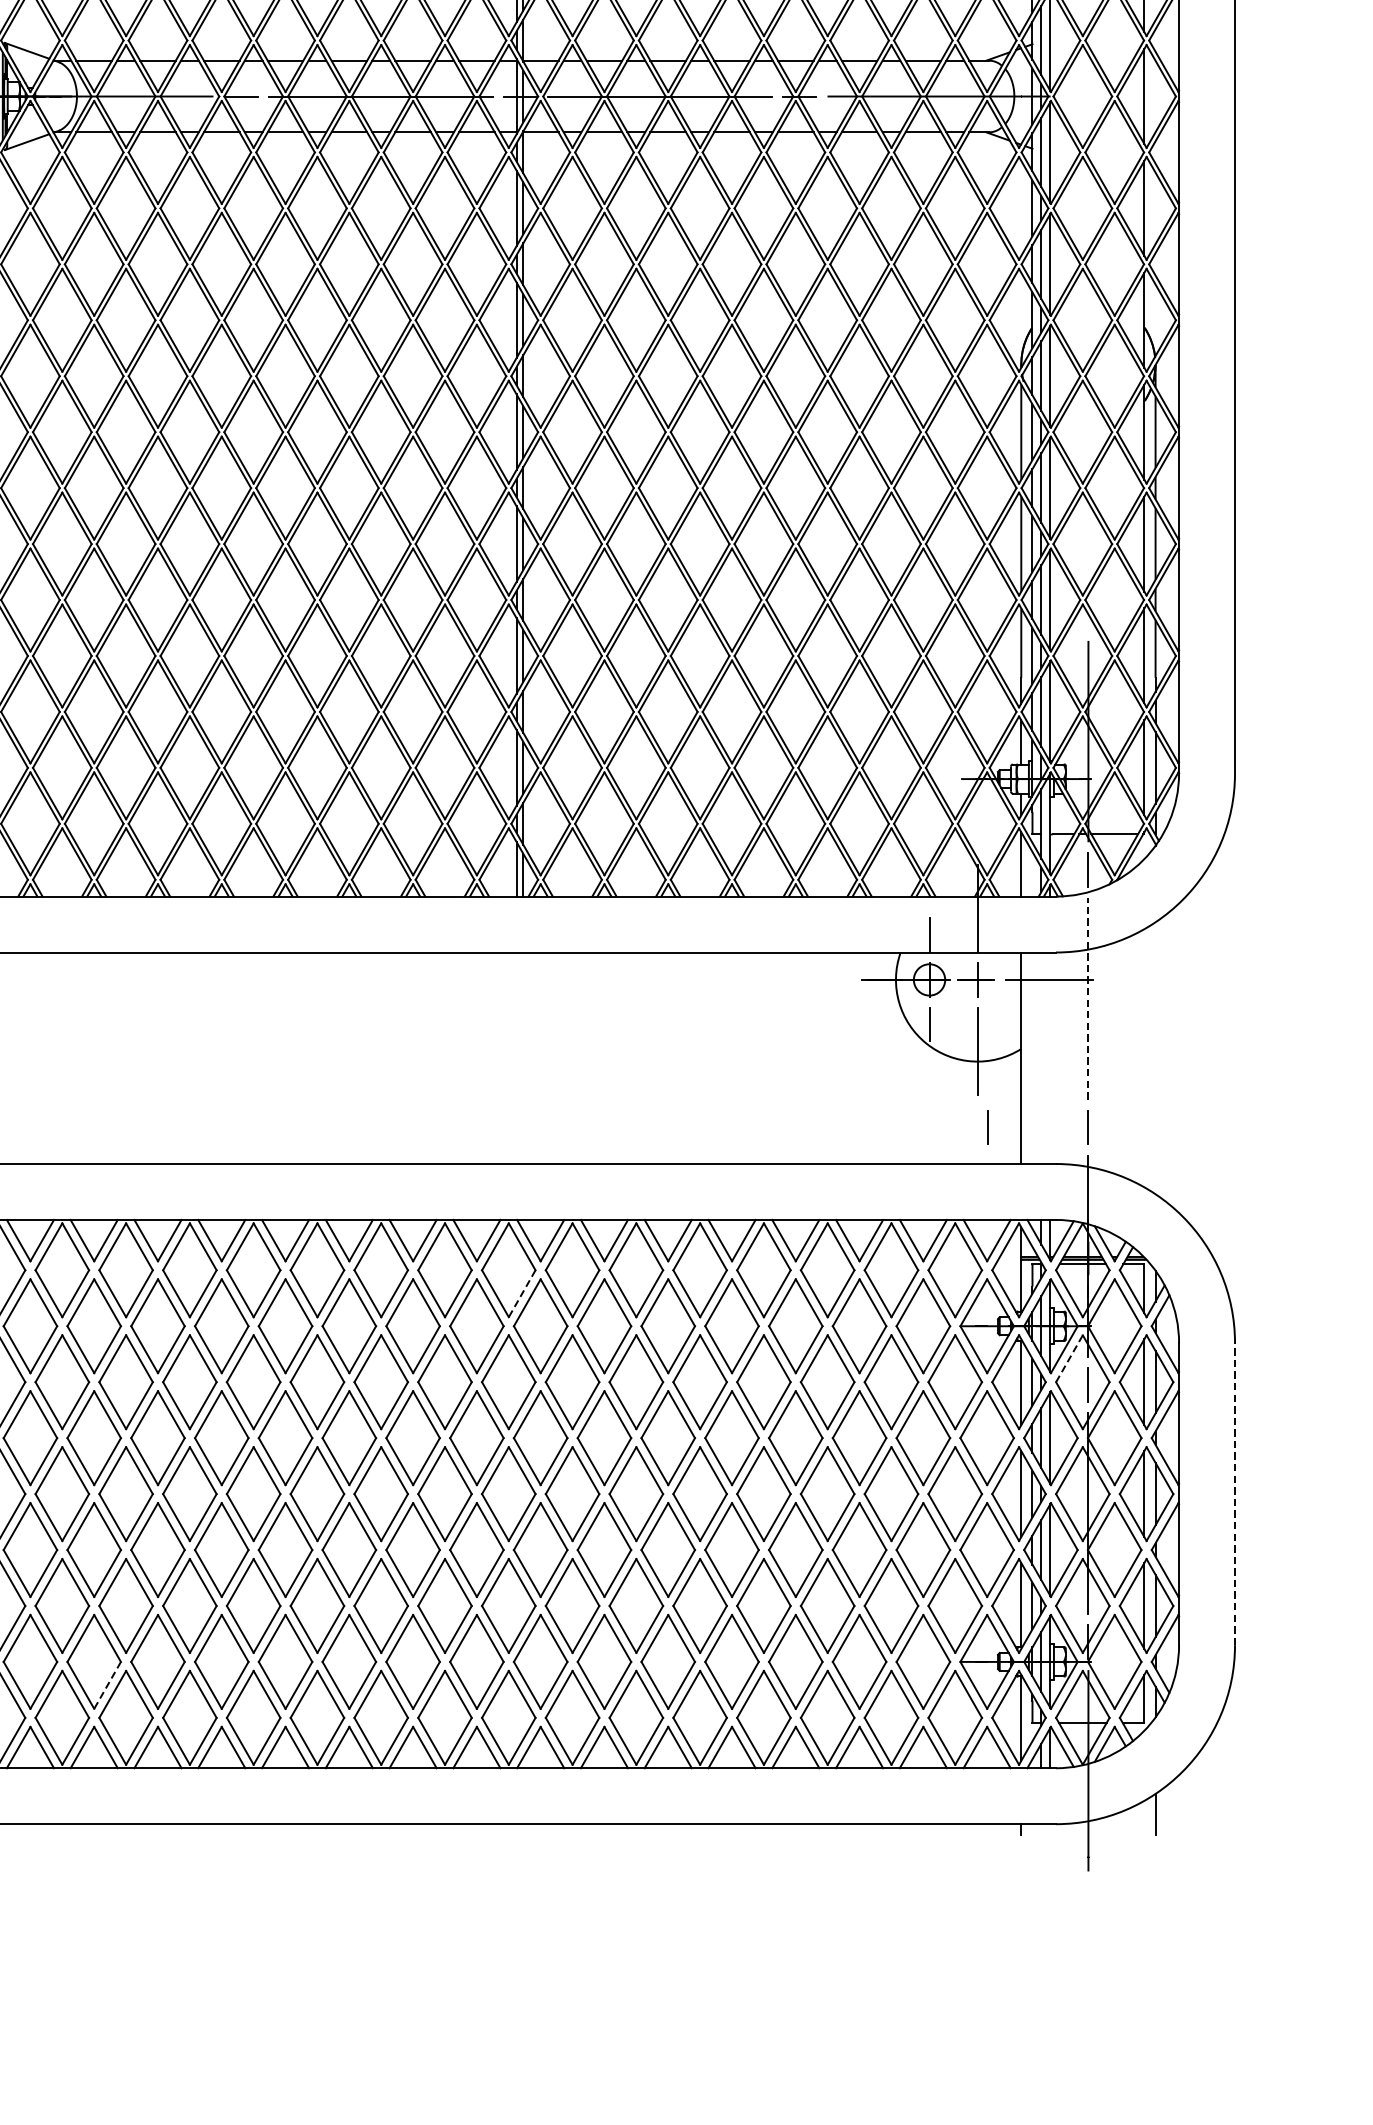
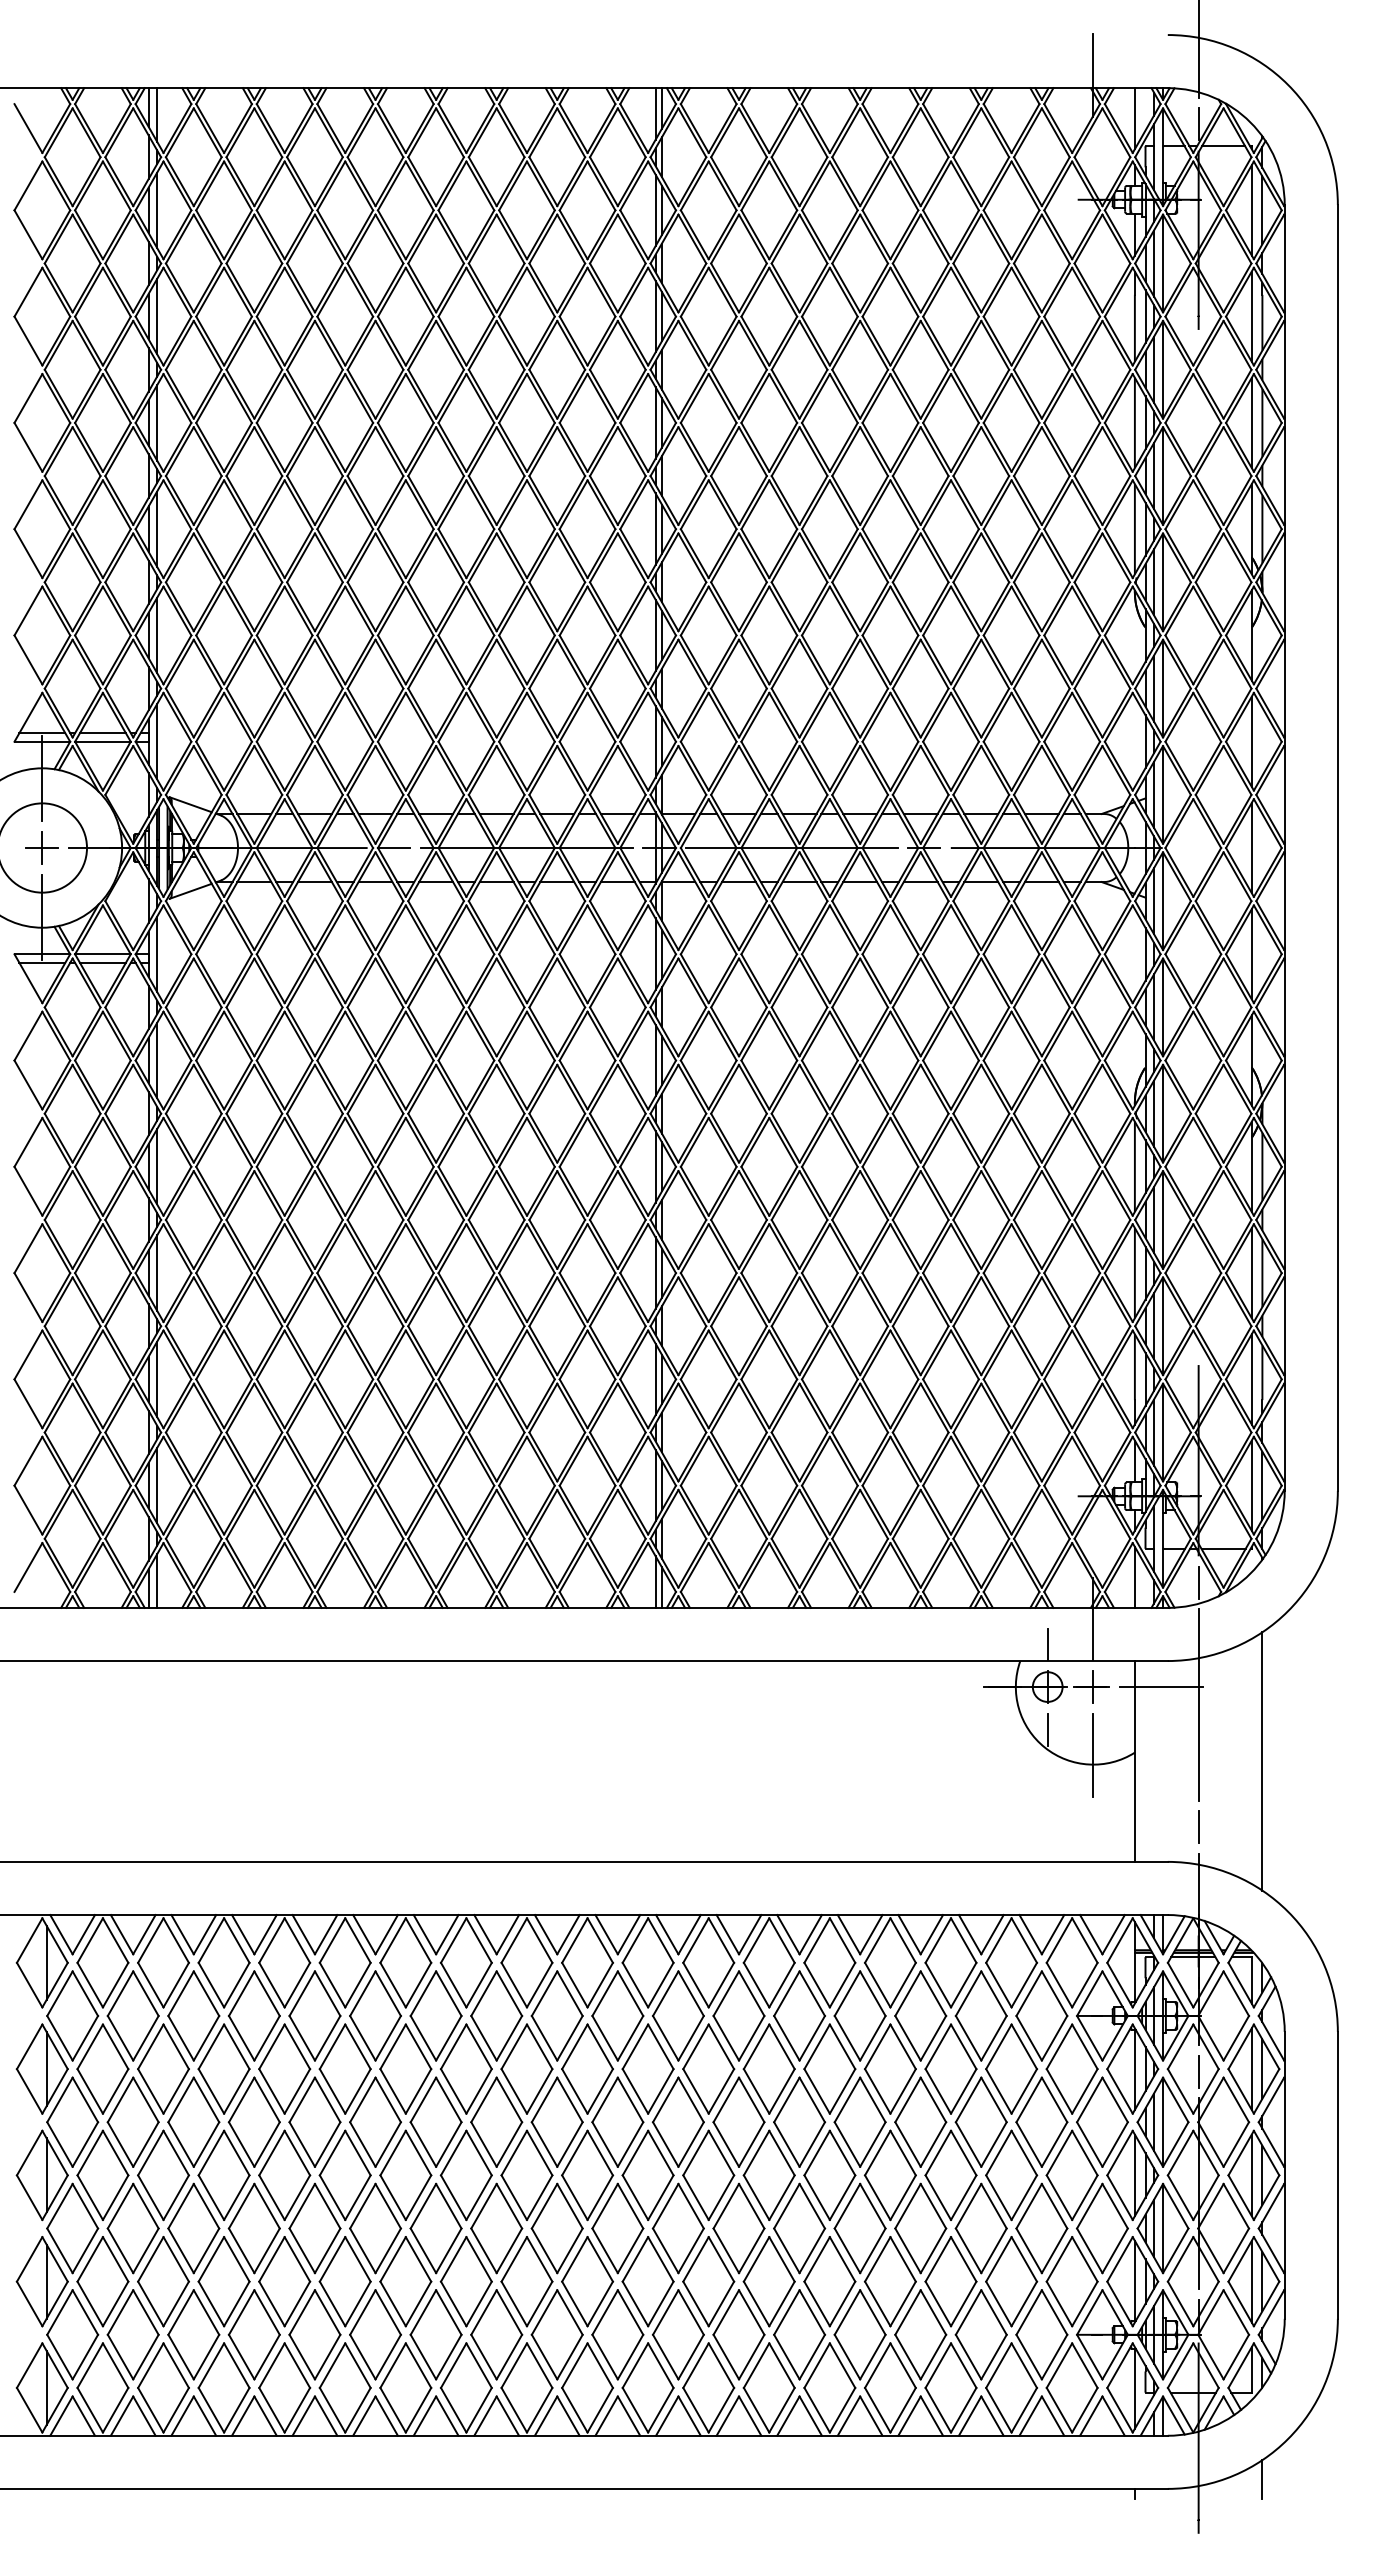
line: (1088, 999) -> (1198, 1705), dashed -> solid
line: (1155, 1058) -> (1262, 1761), added
line: (988, 1126) -> (1103, 1826), removed
line: (521, 1294) -> (660, 1985), dashed -> solid
line: (1069, 1358) -> (1180, 2046), dashed -> solid
line: (1234, 1493) -> (1337, 2174), dashed -> solid
line: (108, 1685) -> (267, 2357), dashed -> solid

